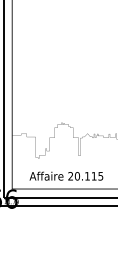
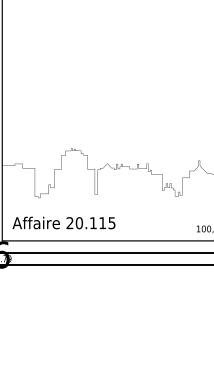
text: (66, 175) -> (63, 222), moved

